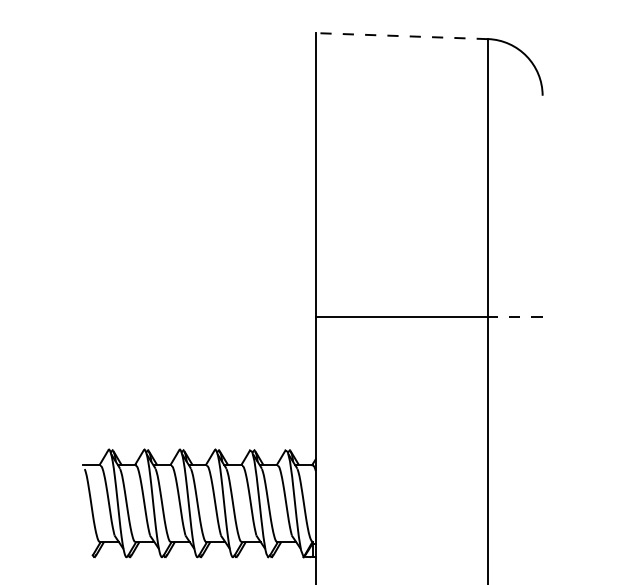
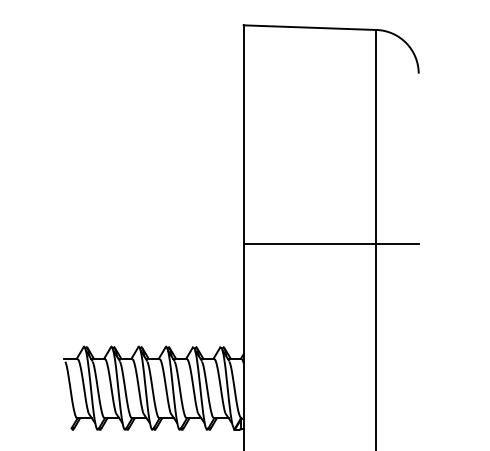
line: (401, 35) -> (309, 27), dashed -> solid
line: (515, 317) -> (397, 244), dashed -> solid

